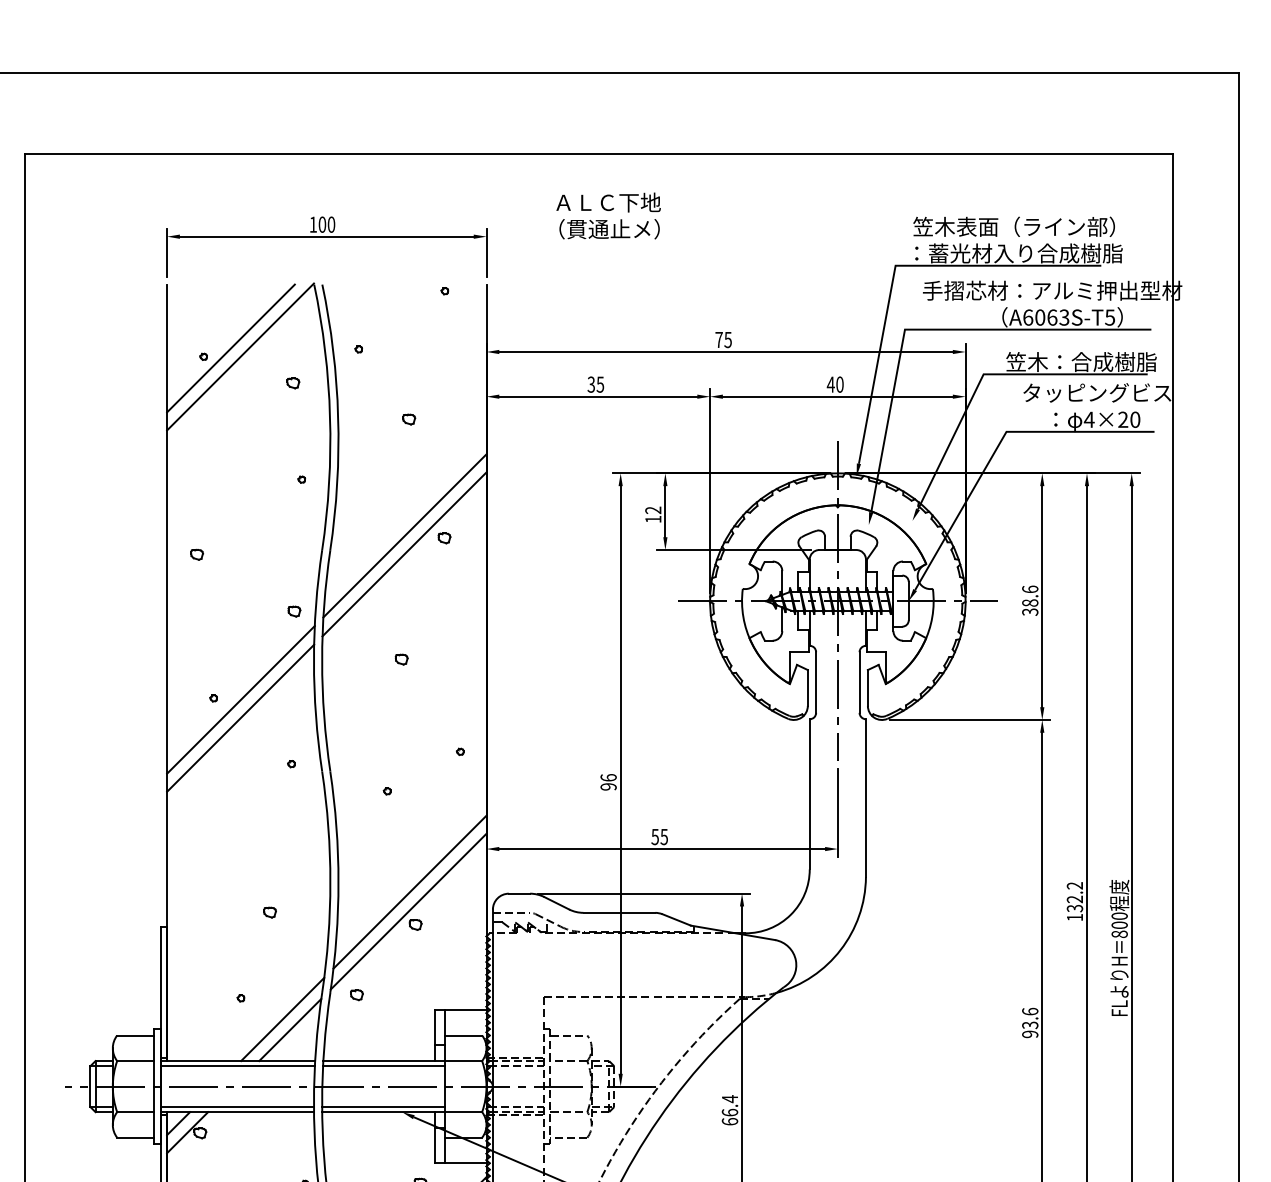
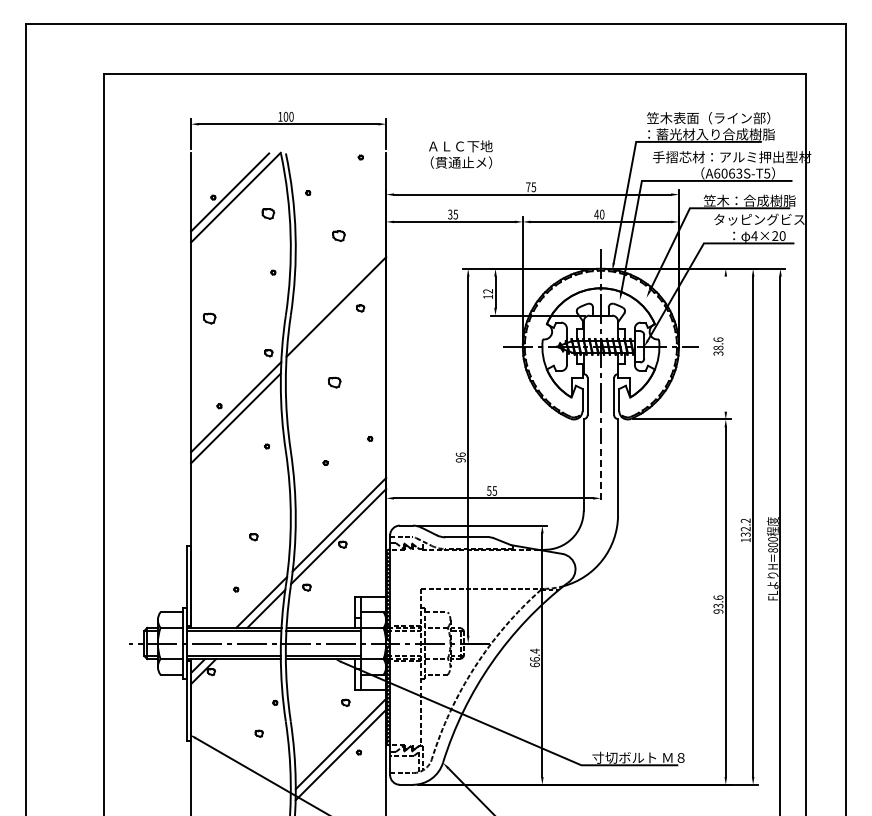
text: (608, 215) -> (460, 154), moved
part: (292, 382) -> (267, 213), size x1.6
part: (408, 418) -> (338, 235), size x1.6
part: (195, 554) -> (208, 318), size x1.6
line: (403, 554) -> (335, 318), removed
line: (1041, 595) -> (725, 343), removed
part: (400, 659) -> (333, 382), size x1.6
line: (837, 813) -> (600, 476), solid -> dashed

